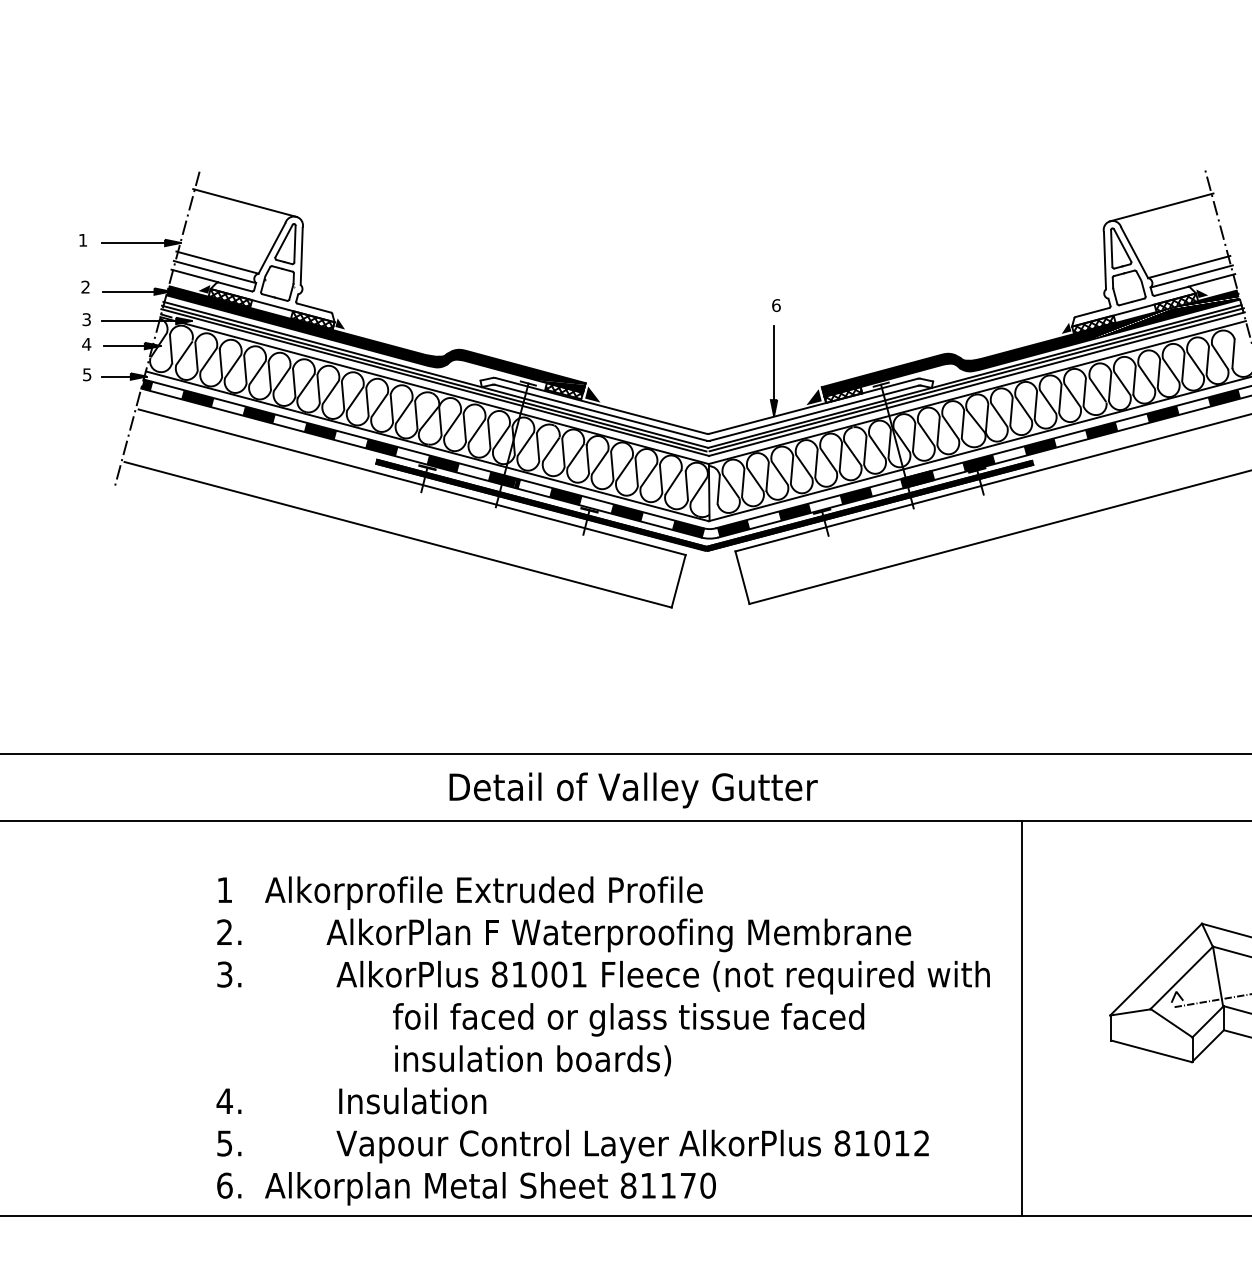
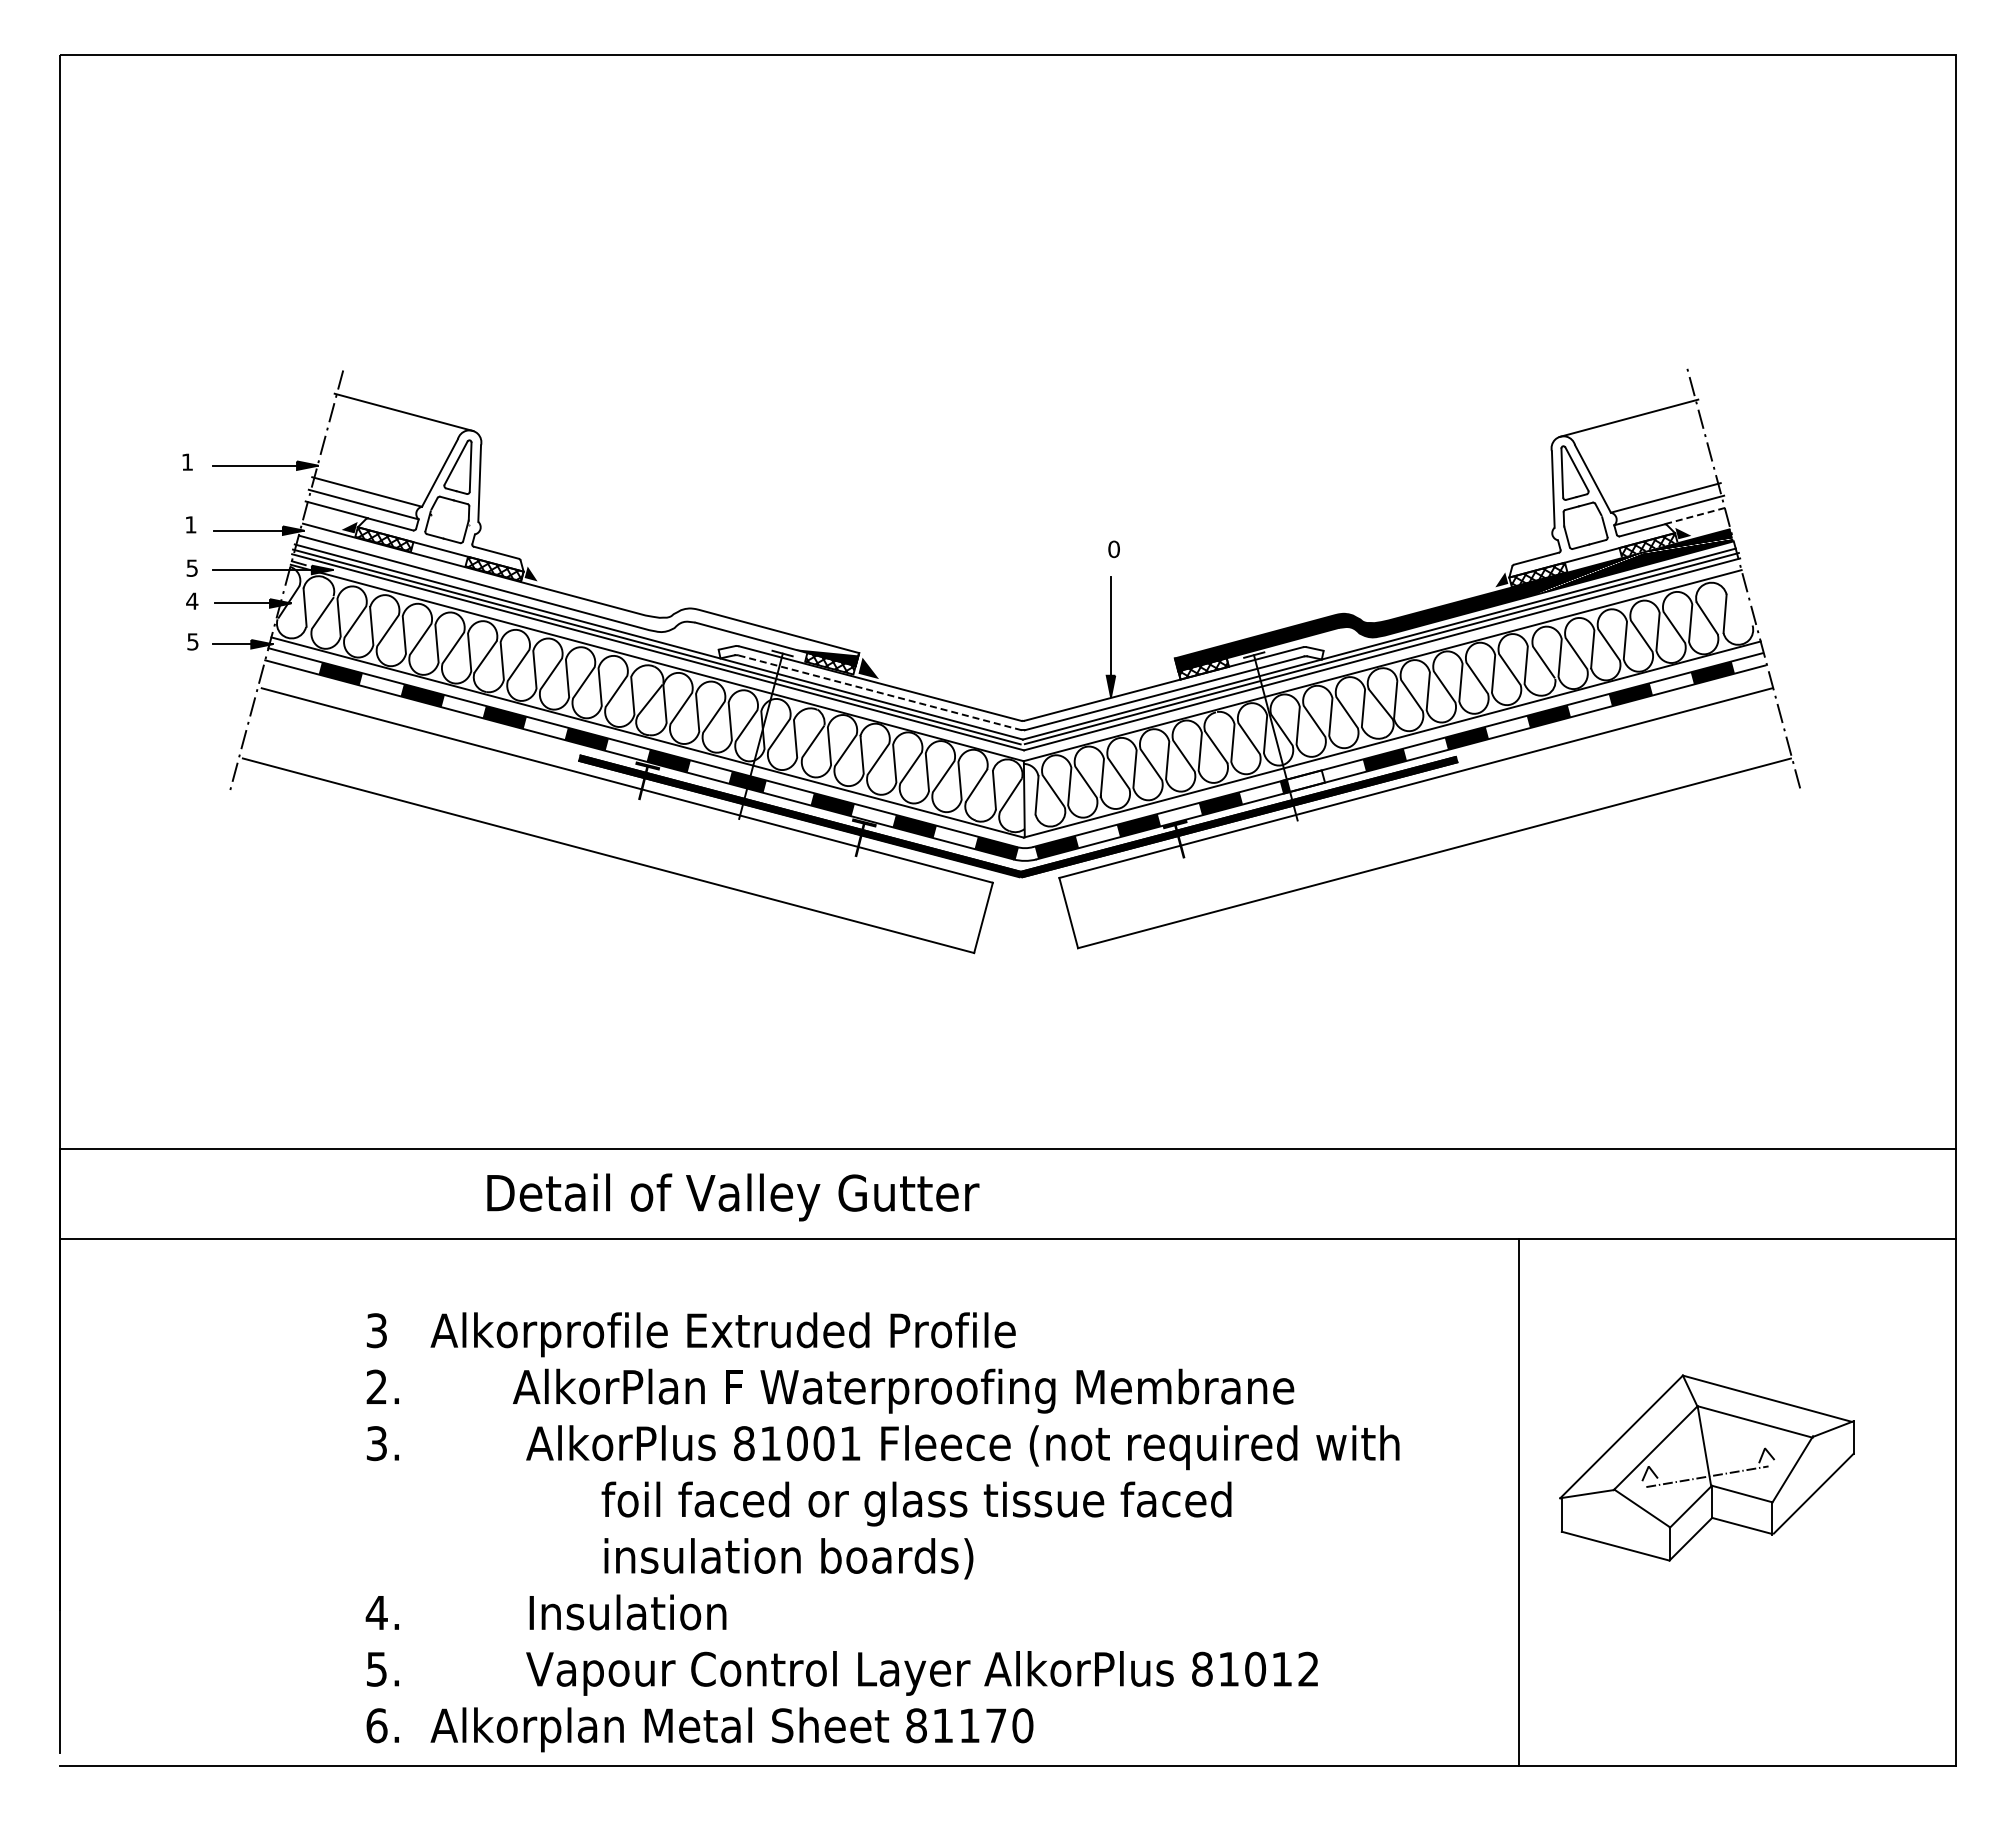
line: (1212, 280) -> (1696, 515), solid -> dashed
text: (85, 286) -> (190, 524), 2 -> 1
text: (776, 304) -> (1114, 548), 6 -> 0
text: (86, 319) -> (192, 567), 3 -> 5
fill: (375, 335) -> (578, 589), removed
fill: (147, 384) -> (273, 655), removed
fill: (814, 396) -> (1164, 671), removed
line: (600, 412) -> (879, 692), solid -> dashed
fill: (919, 478) -> (1305, 780), removed
fill: (977, 480) -> (1382, 783), removed
fill: (517, 483) -> (767, 787), removed
text: (633, 790) -> (733, 1197), moved
text: (224, 890) -> (376, 1330), 1 -> 3
line: (1022, 1018) -> (1519, 1502), moved

